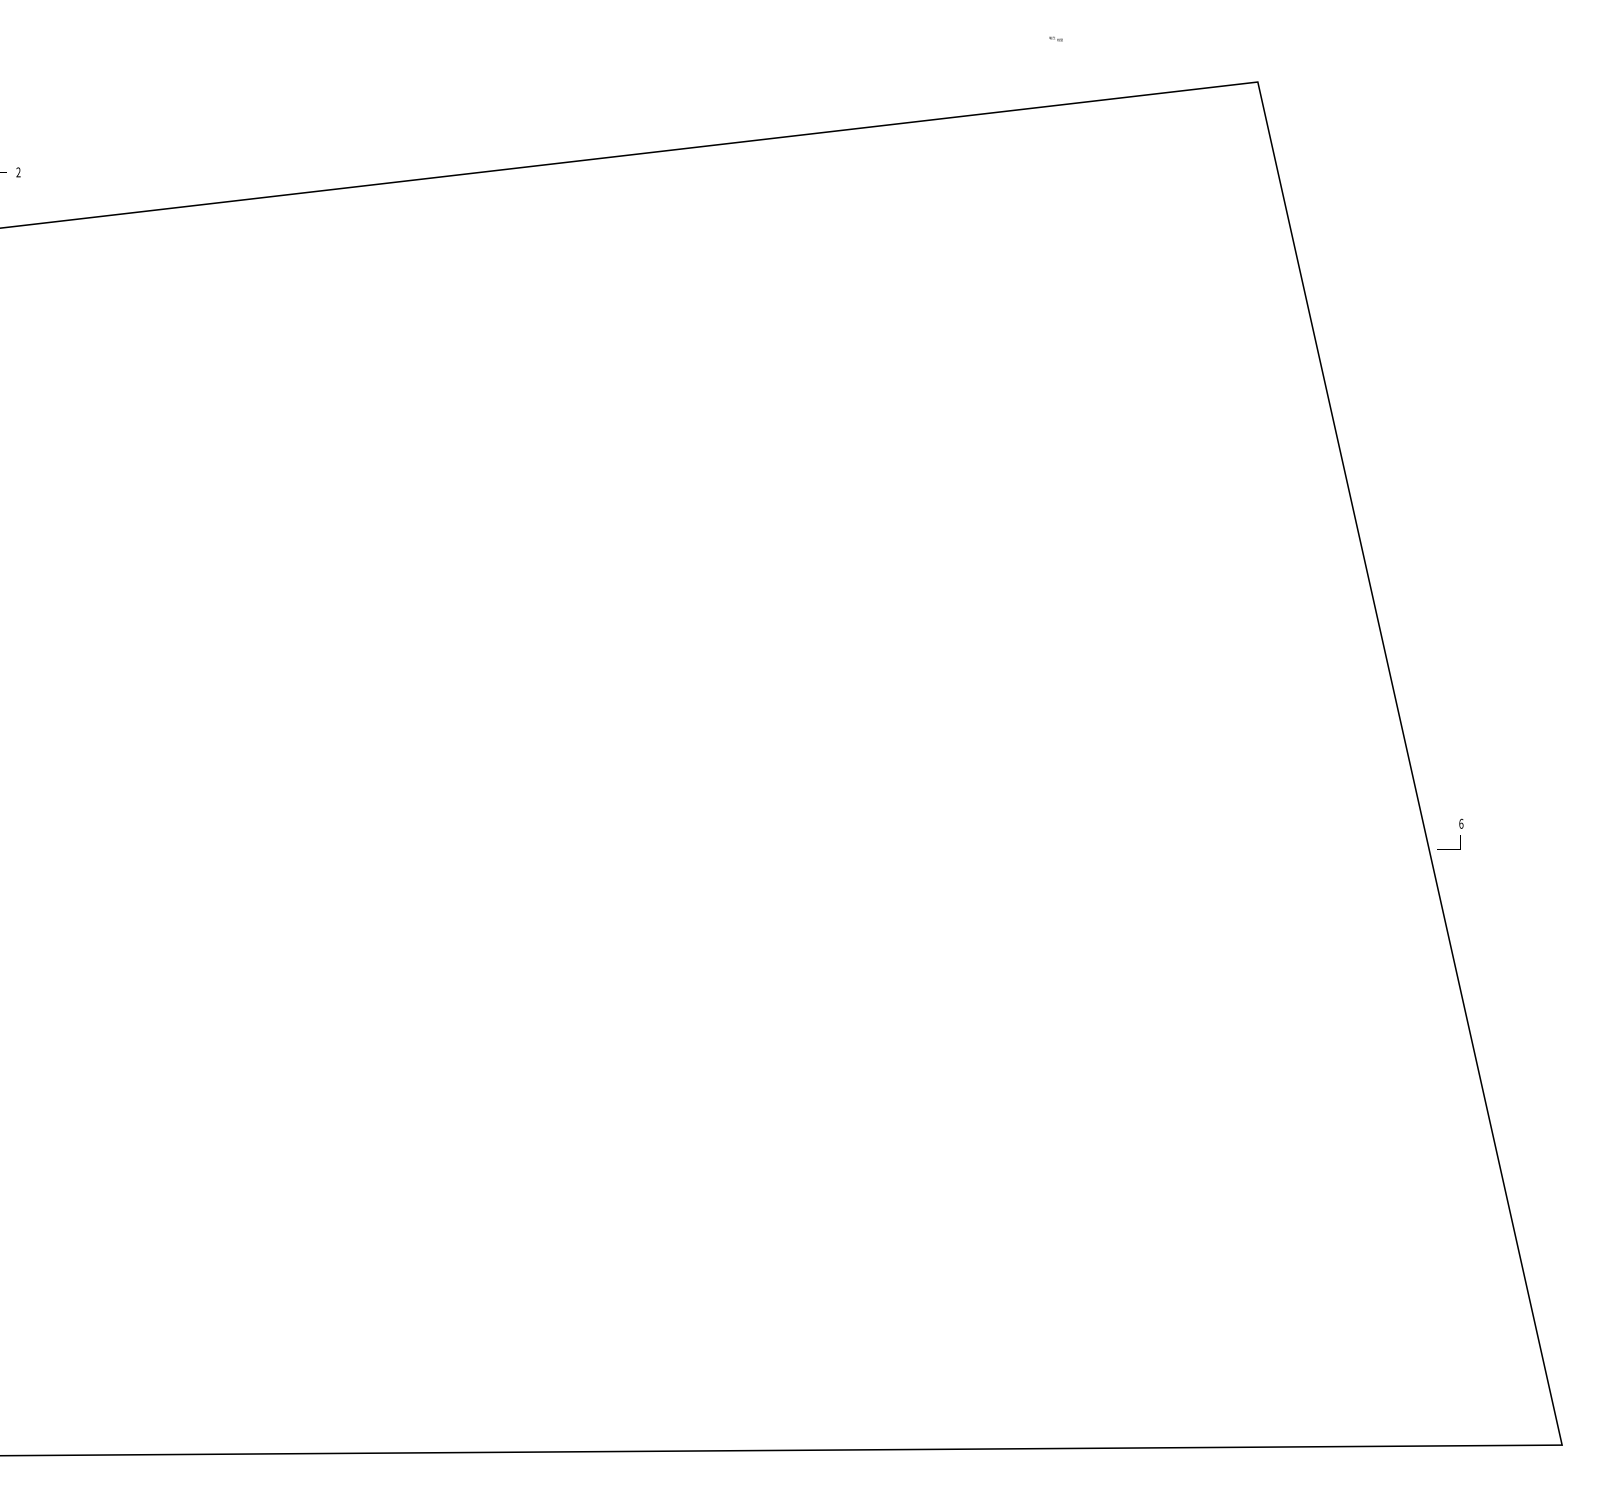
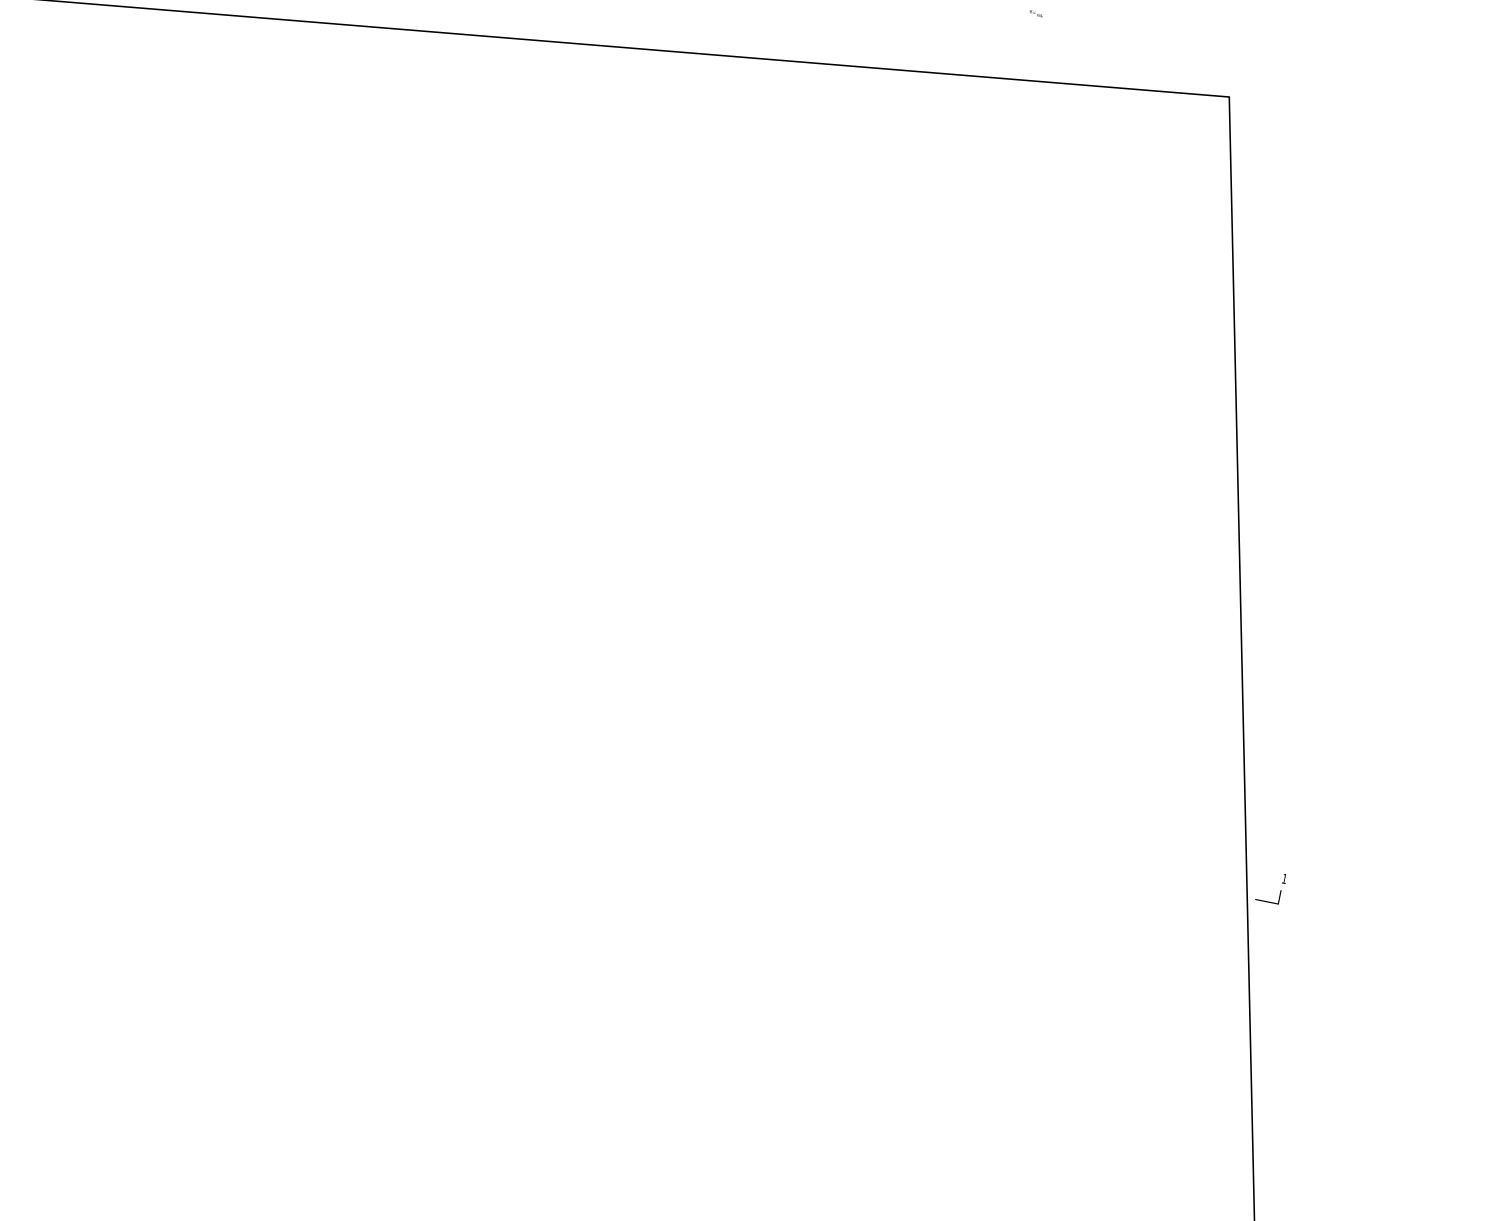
text: (1461, 823) -> (1284, 878), 6 -> 1

